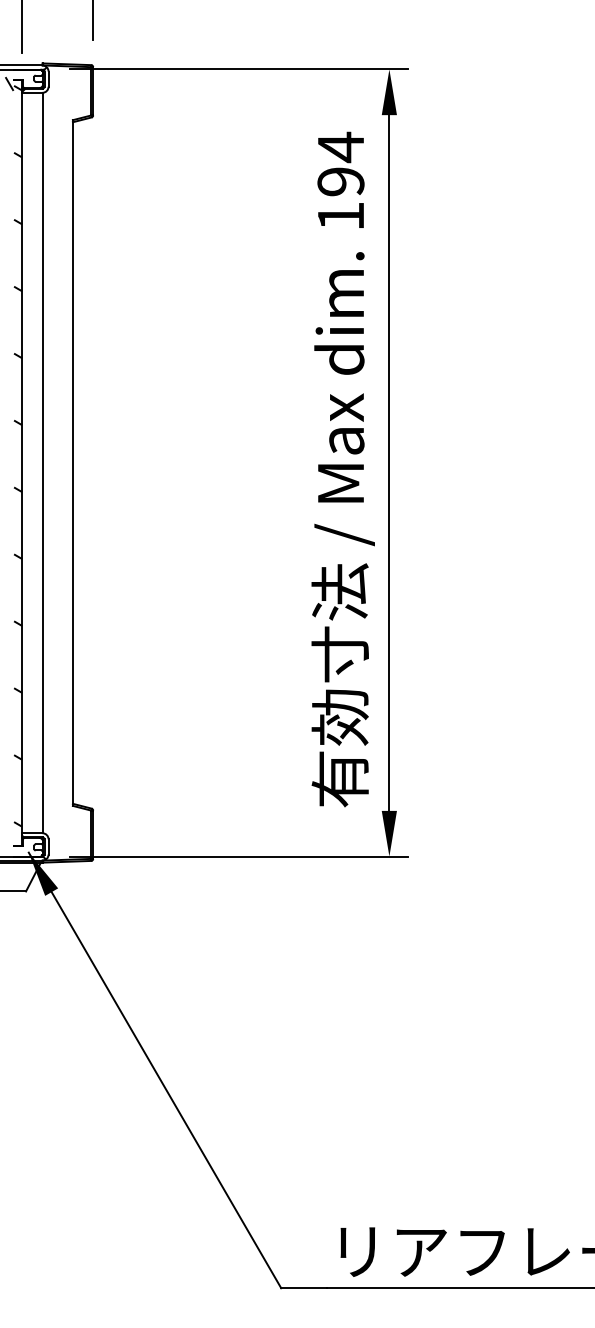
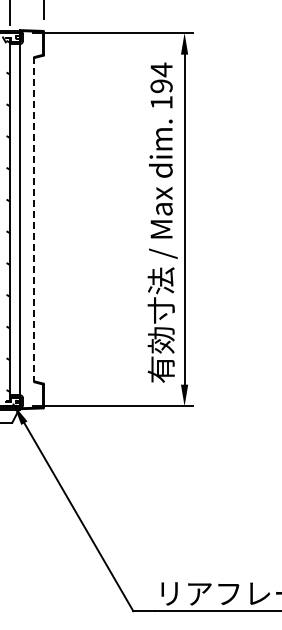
line: (72, 462) -> (34, 219), solid -> dashed

